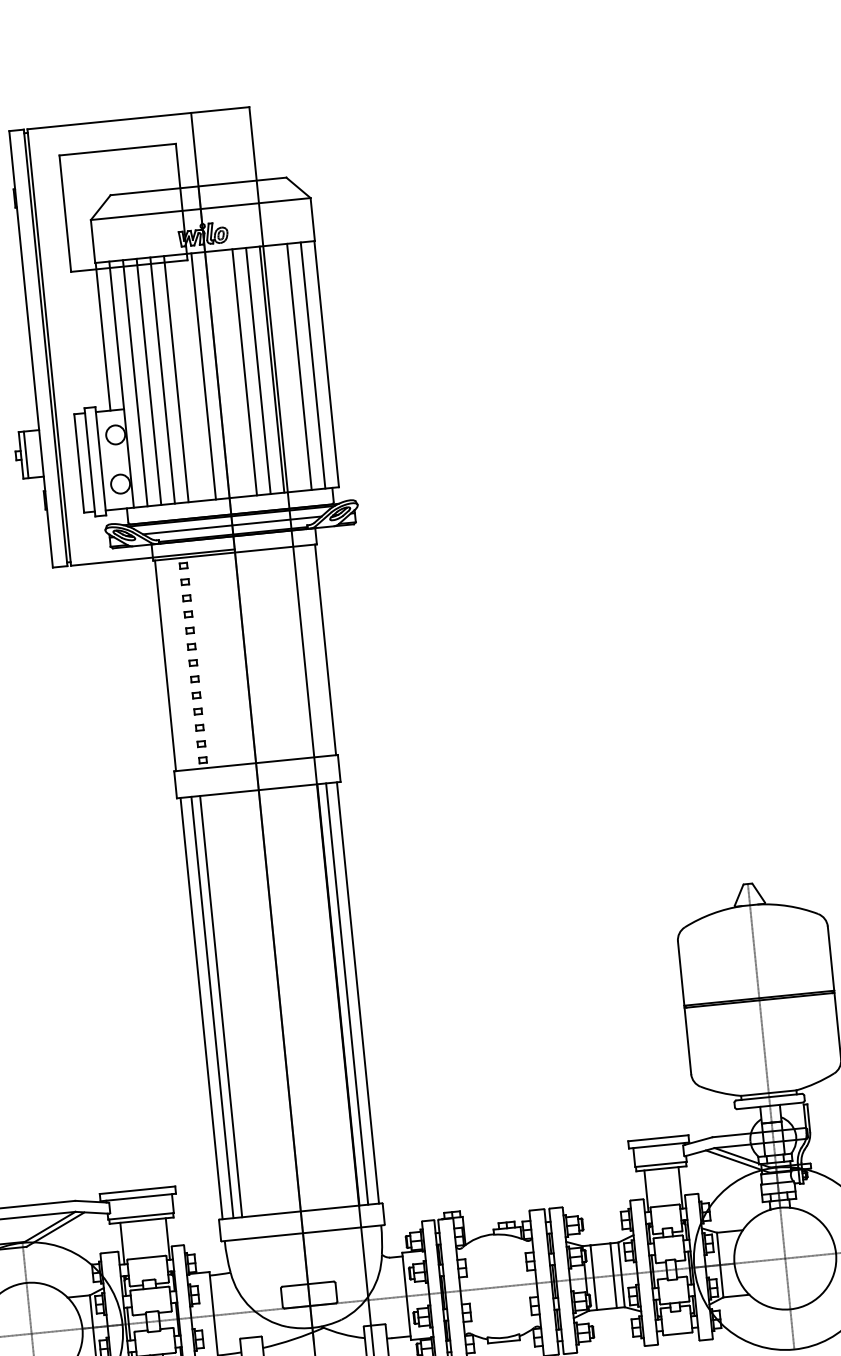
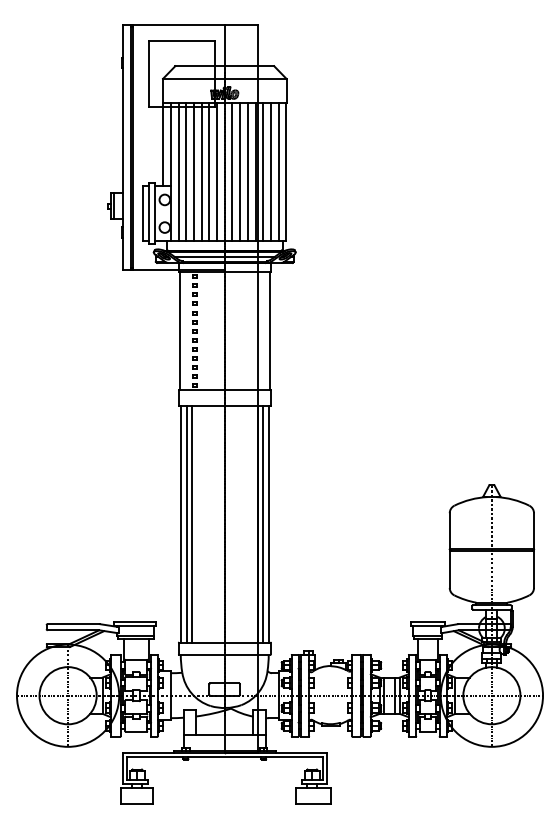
line: (286, 368) -> (263, 172), added
line: (231, 374) -> (232, 172), added
line: (190, 378) -> (209, 172), added

